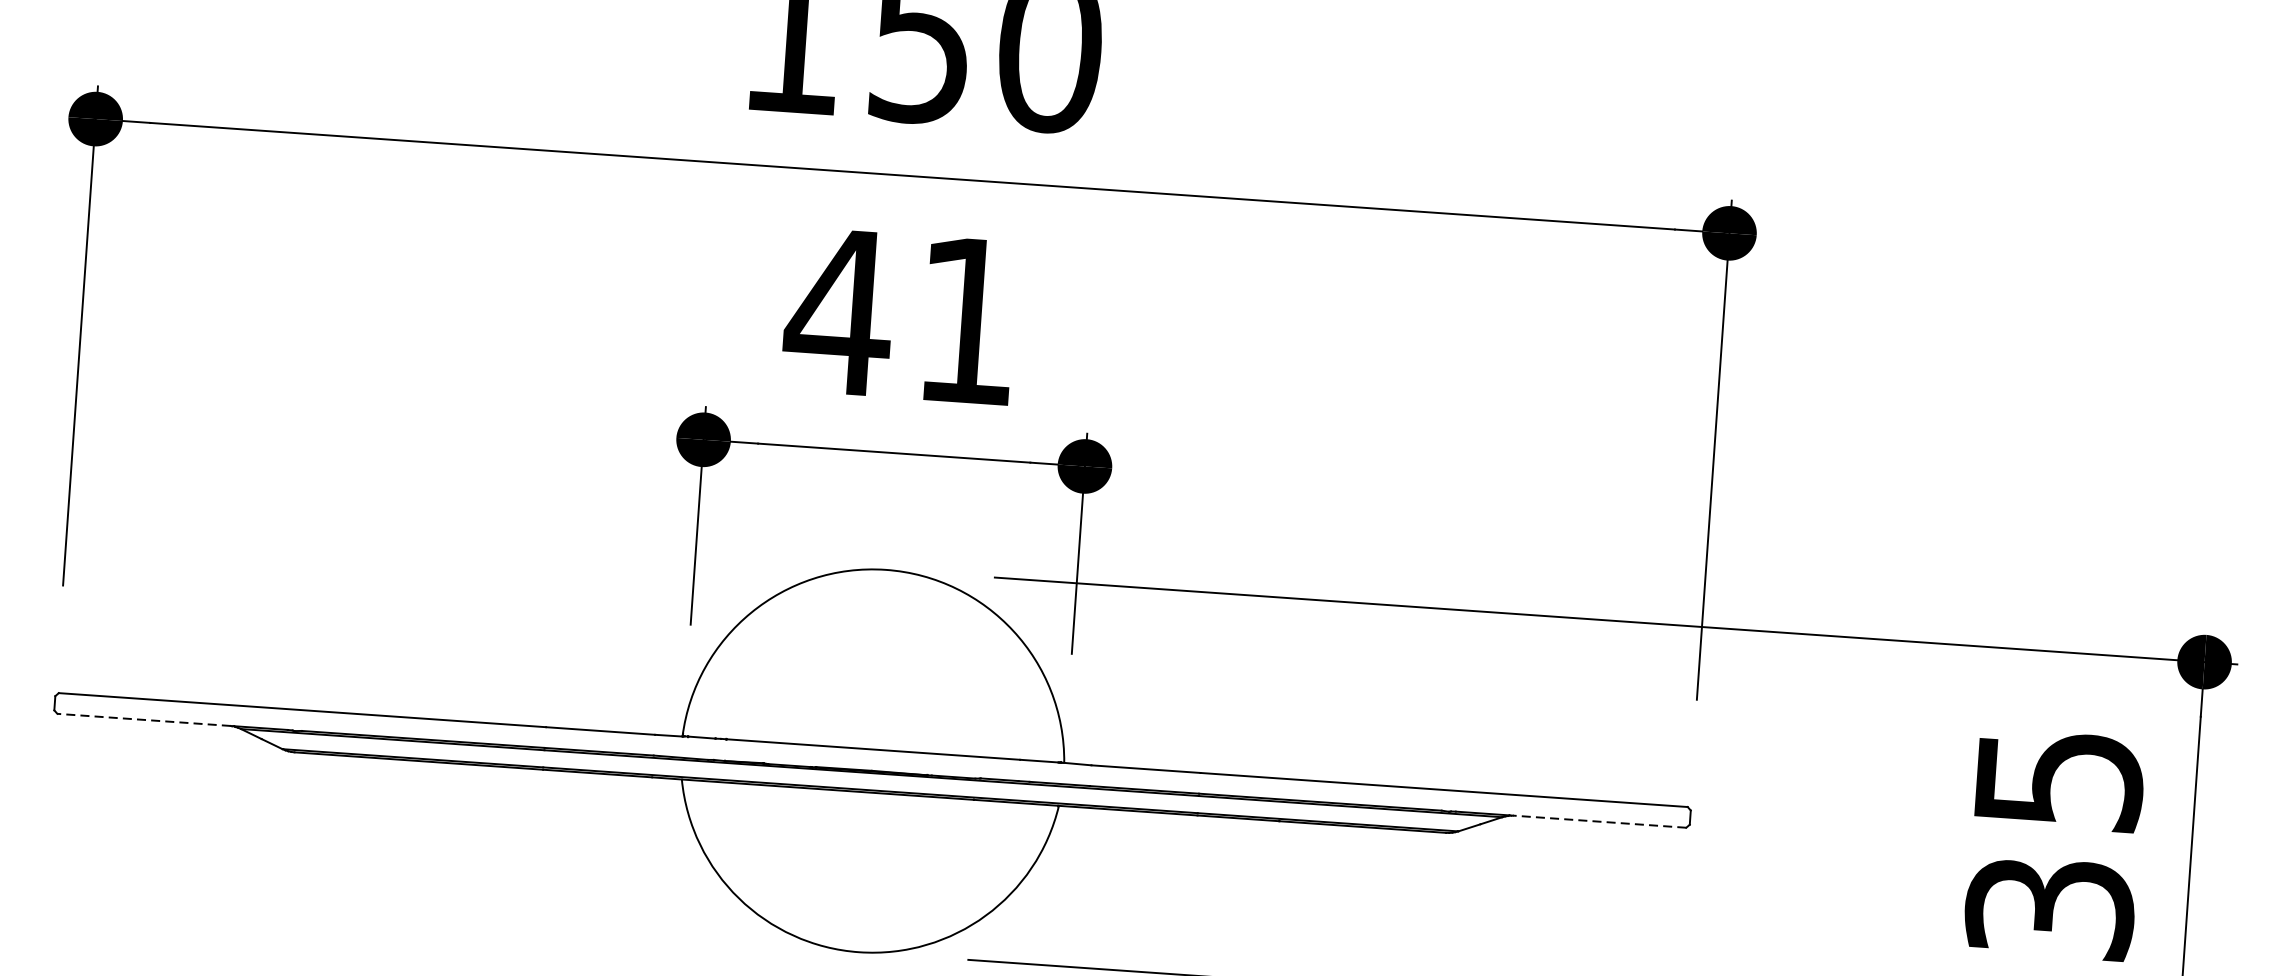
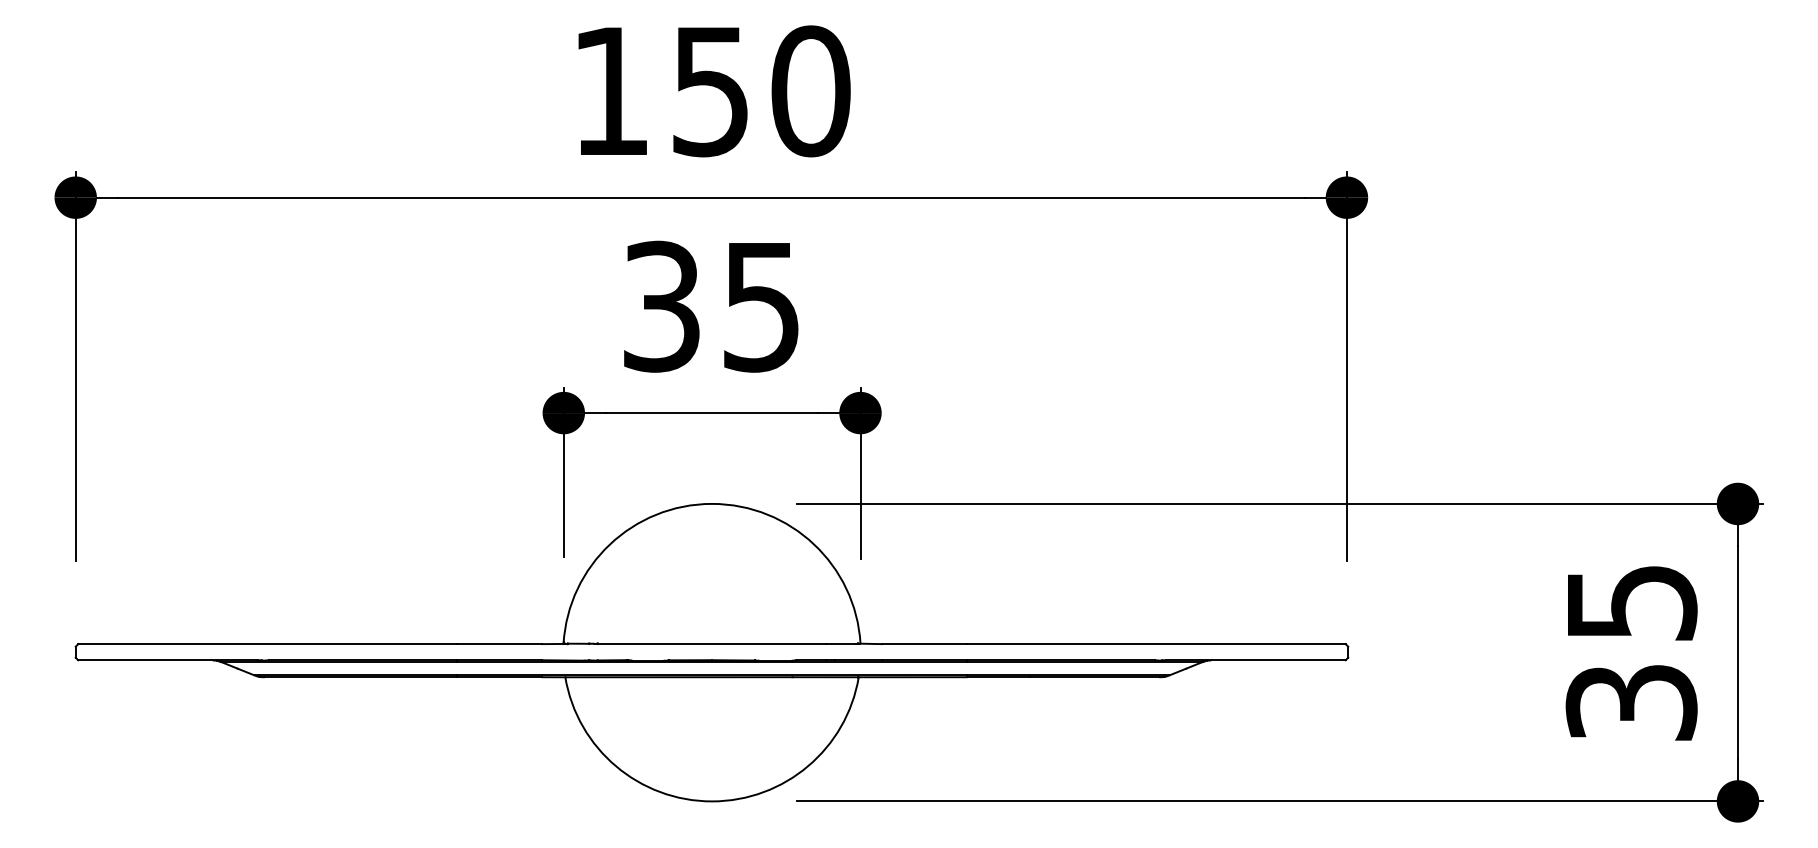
text: (900, 315) -> (709, 306), 41 -> 35
line: (143, 720) -> (145, 660), dashed -> solid
line: (1598, 821) -> (1277, 660), dashed -> solid

